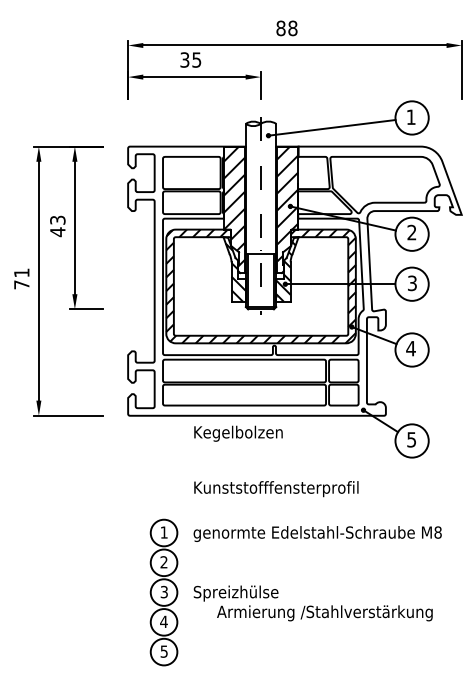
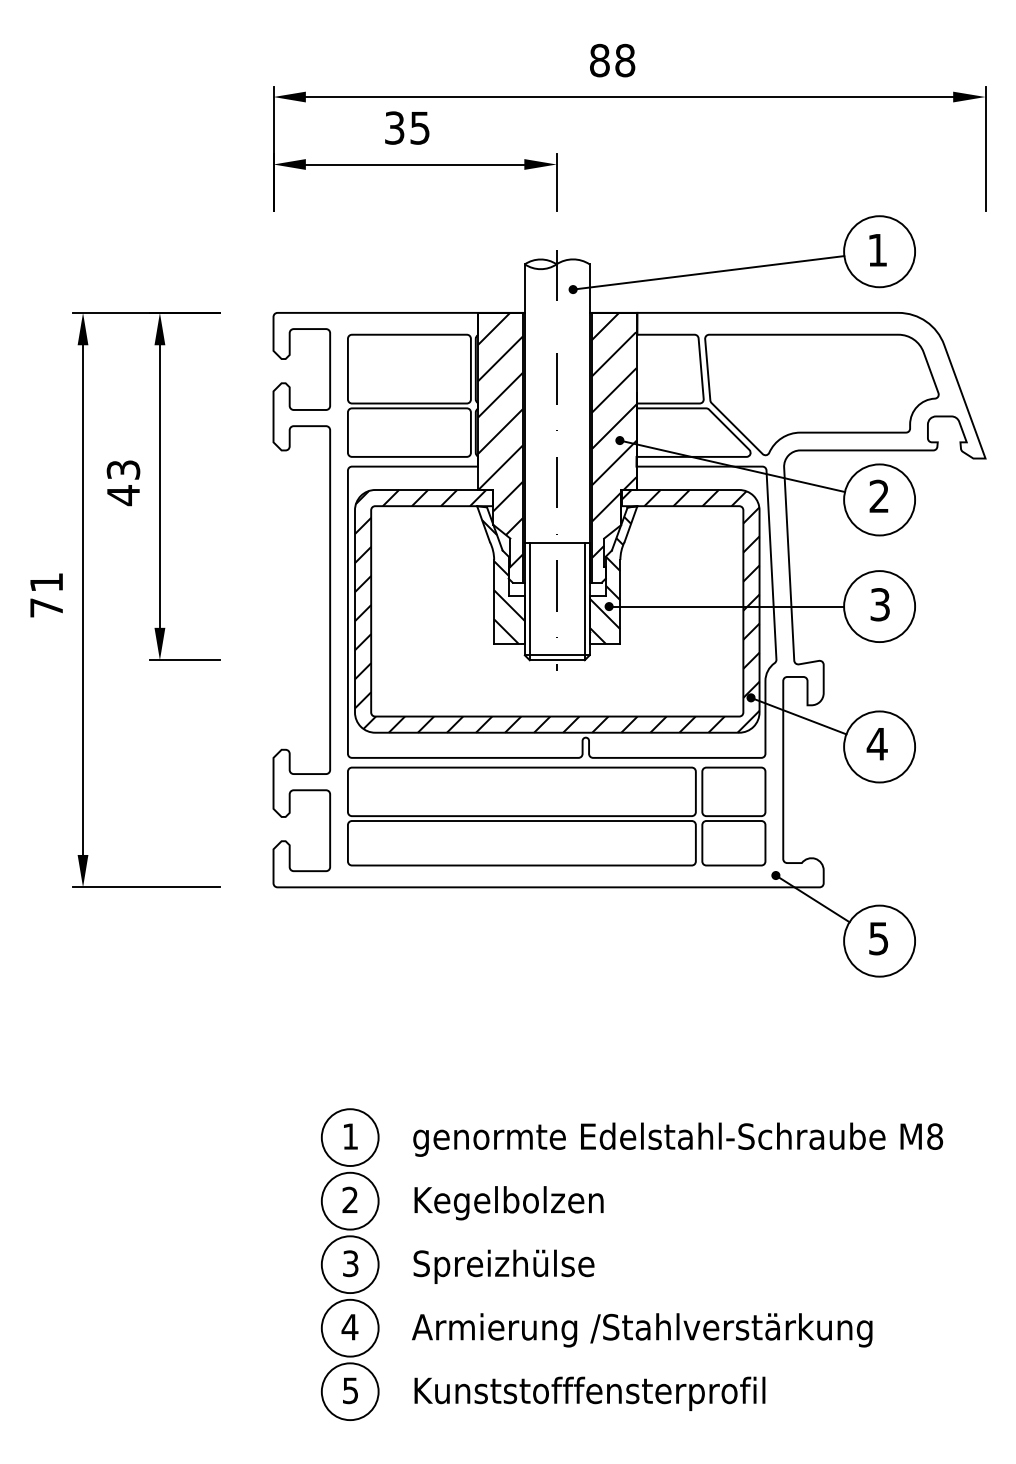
text: (238, 433) -> (509, 1202), moved
text: (276, 489) -> (590, 1394), moved
text: (324, 613) -> (641, 1330), moved

